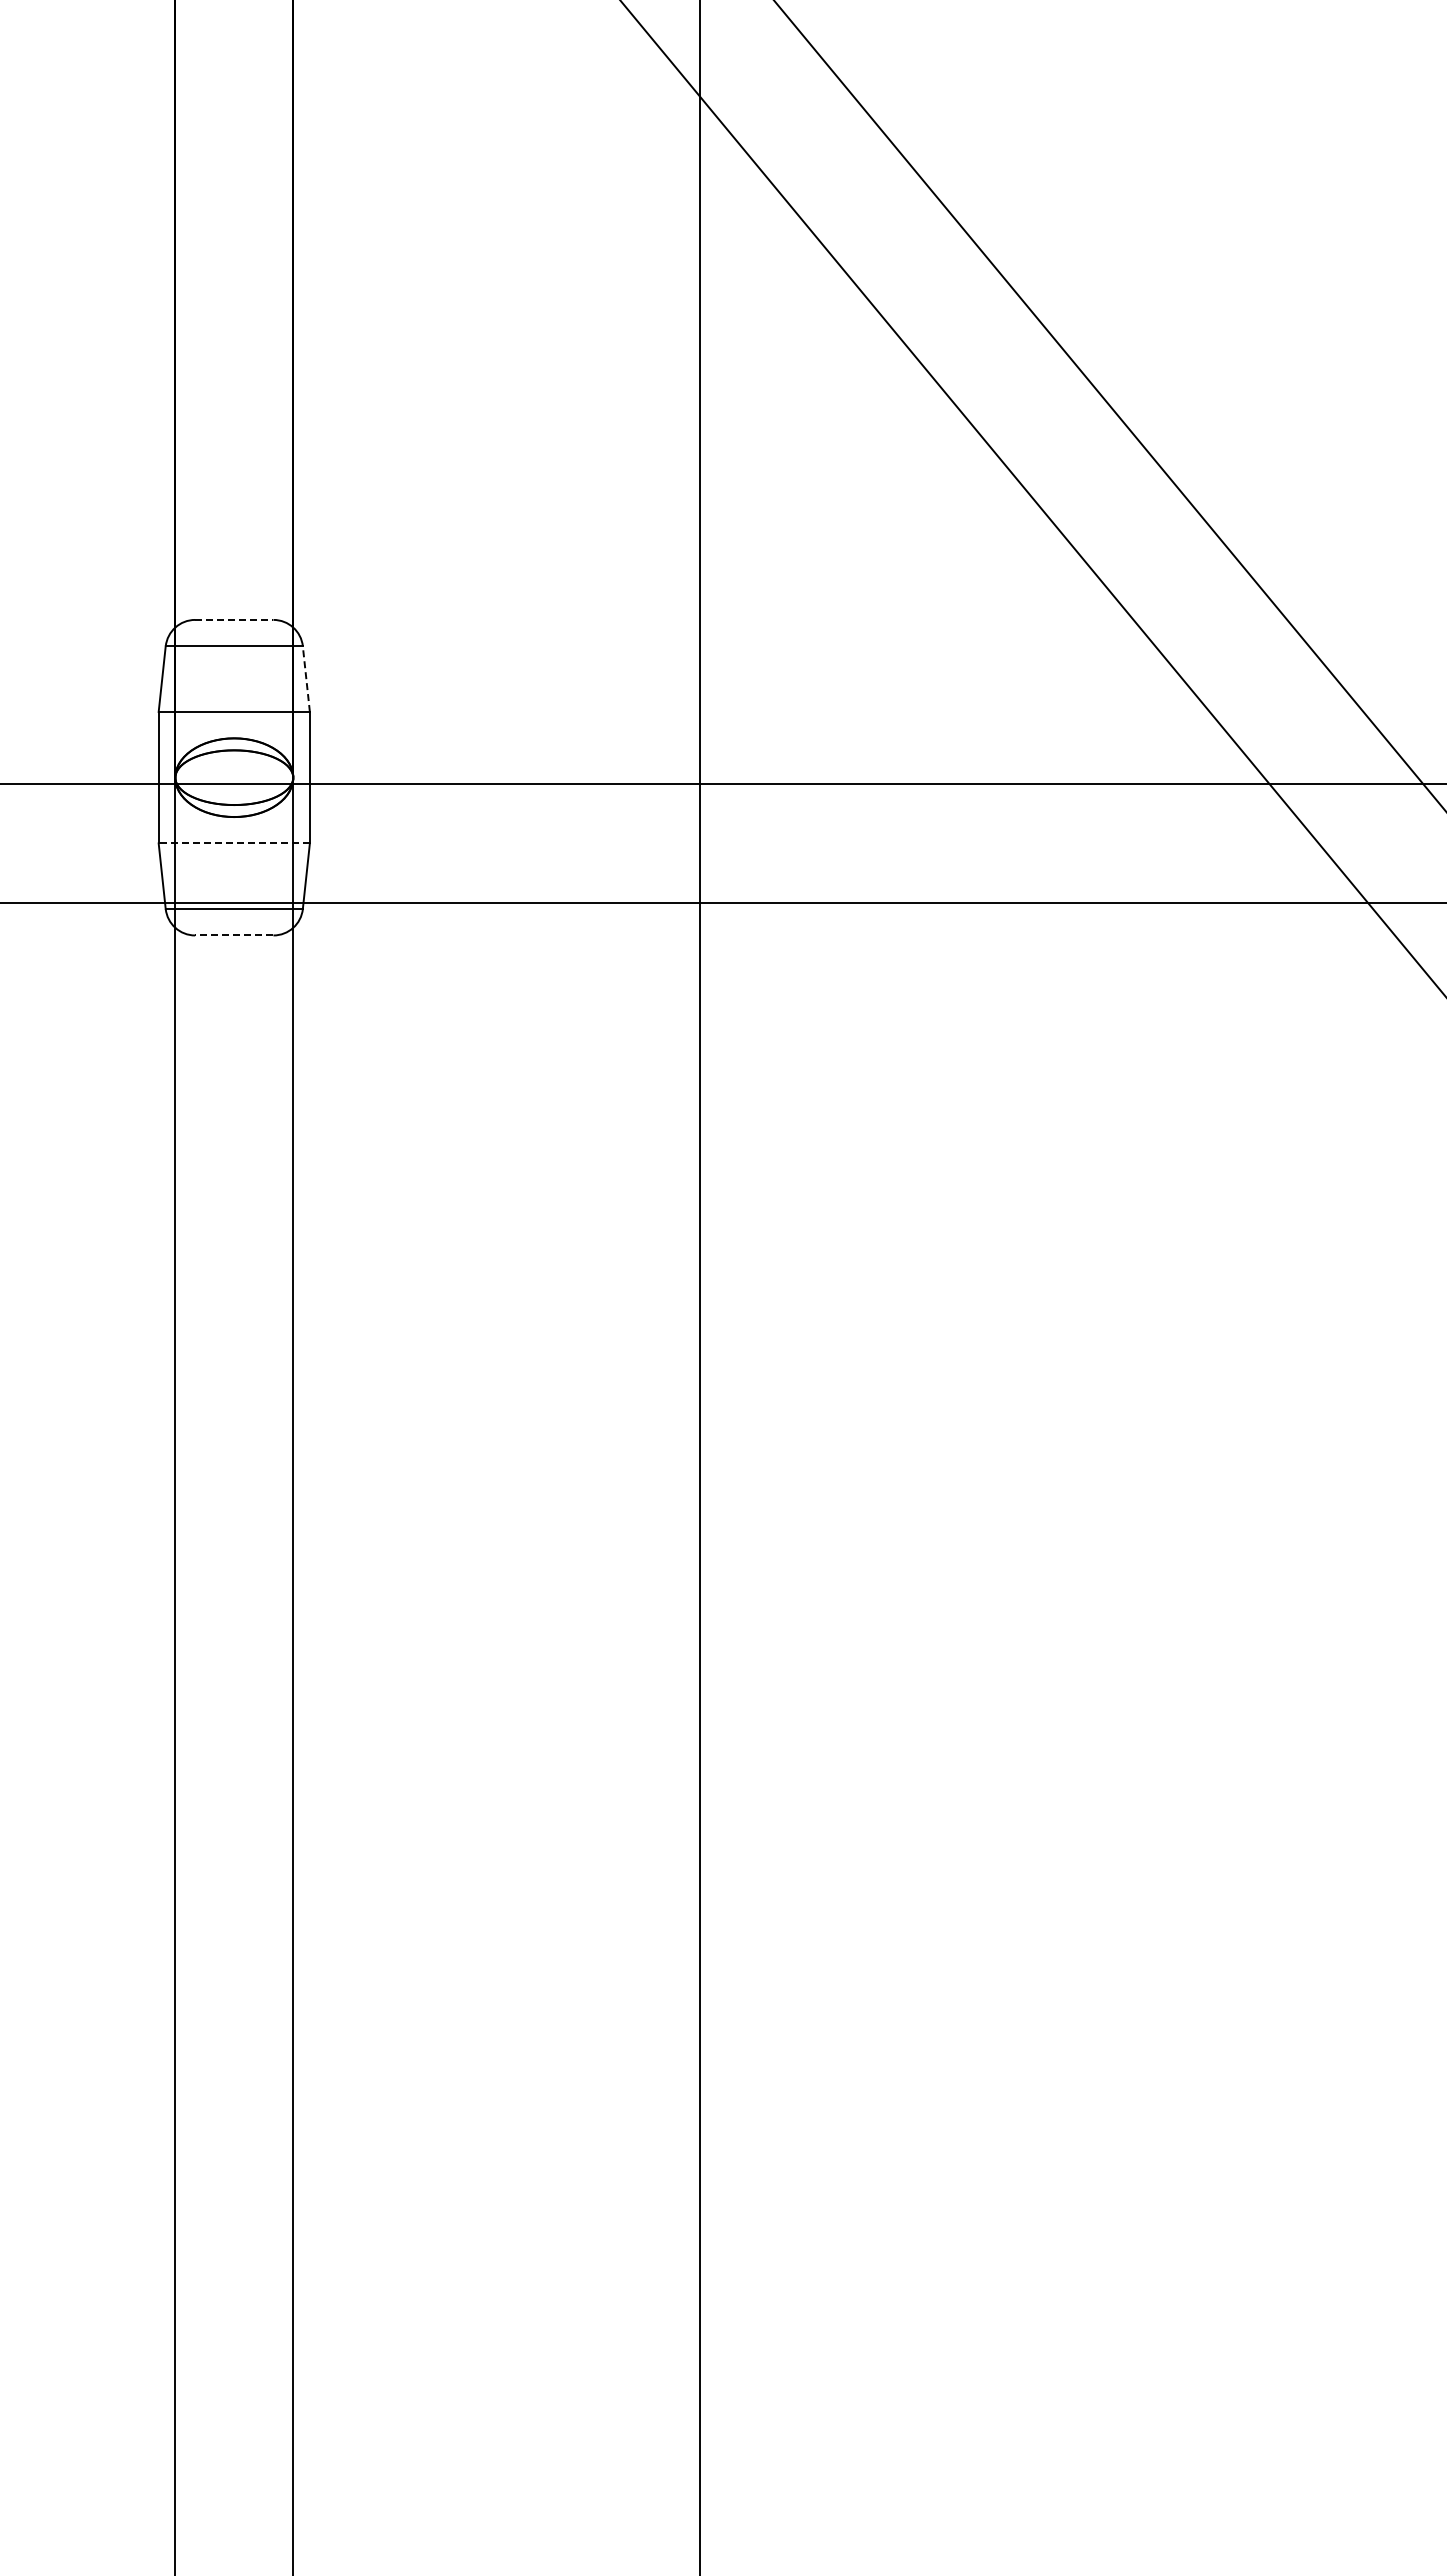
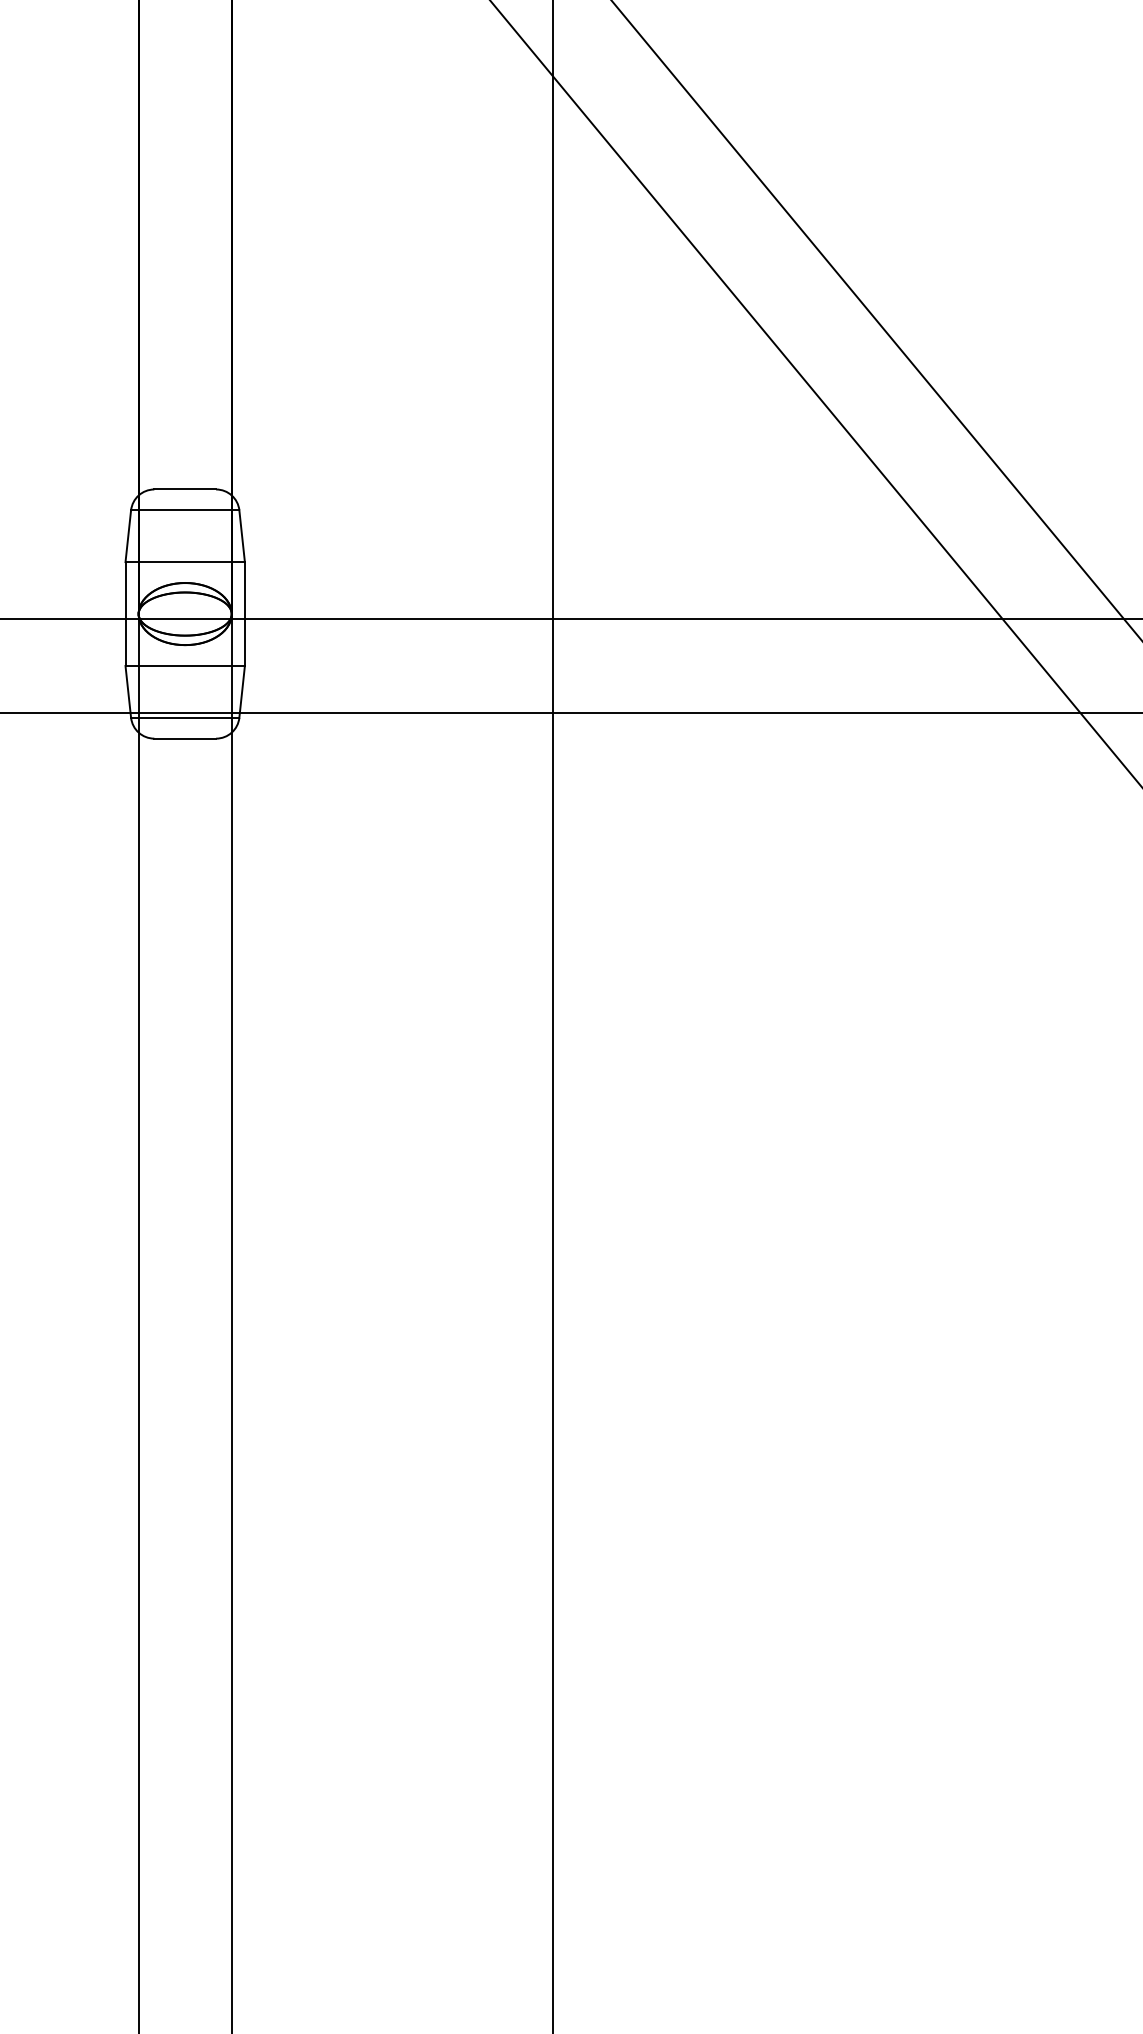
line: (234, 619) -> (185, 489), dashed -> solid
line: (306, 679) -> (242, 536), dashed -> solid
line: (234, 843) -> (185, 666), dashed -> solid
line: (233, 935) -> (184, 738), dashed -> solid

